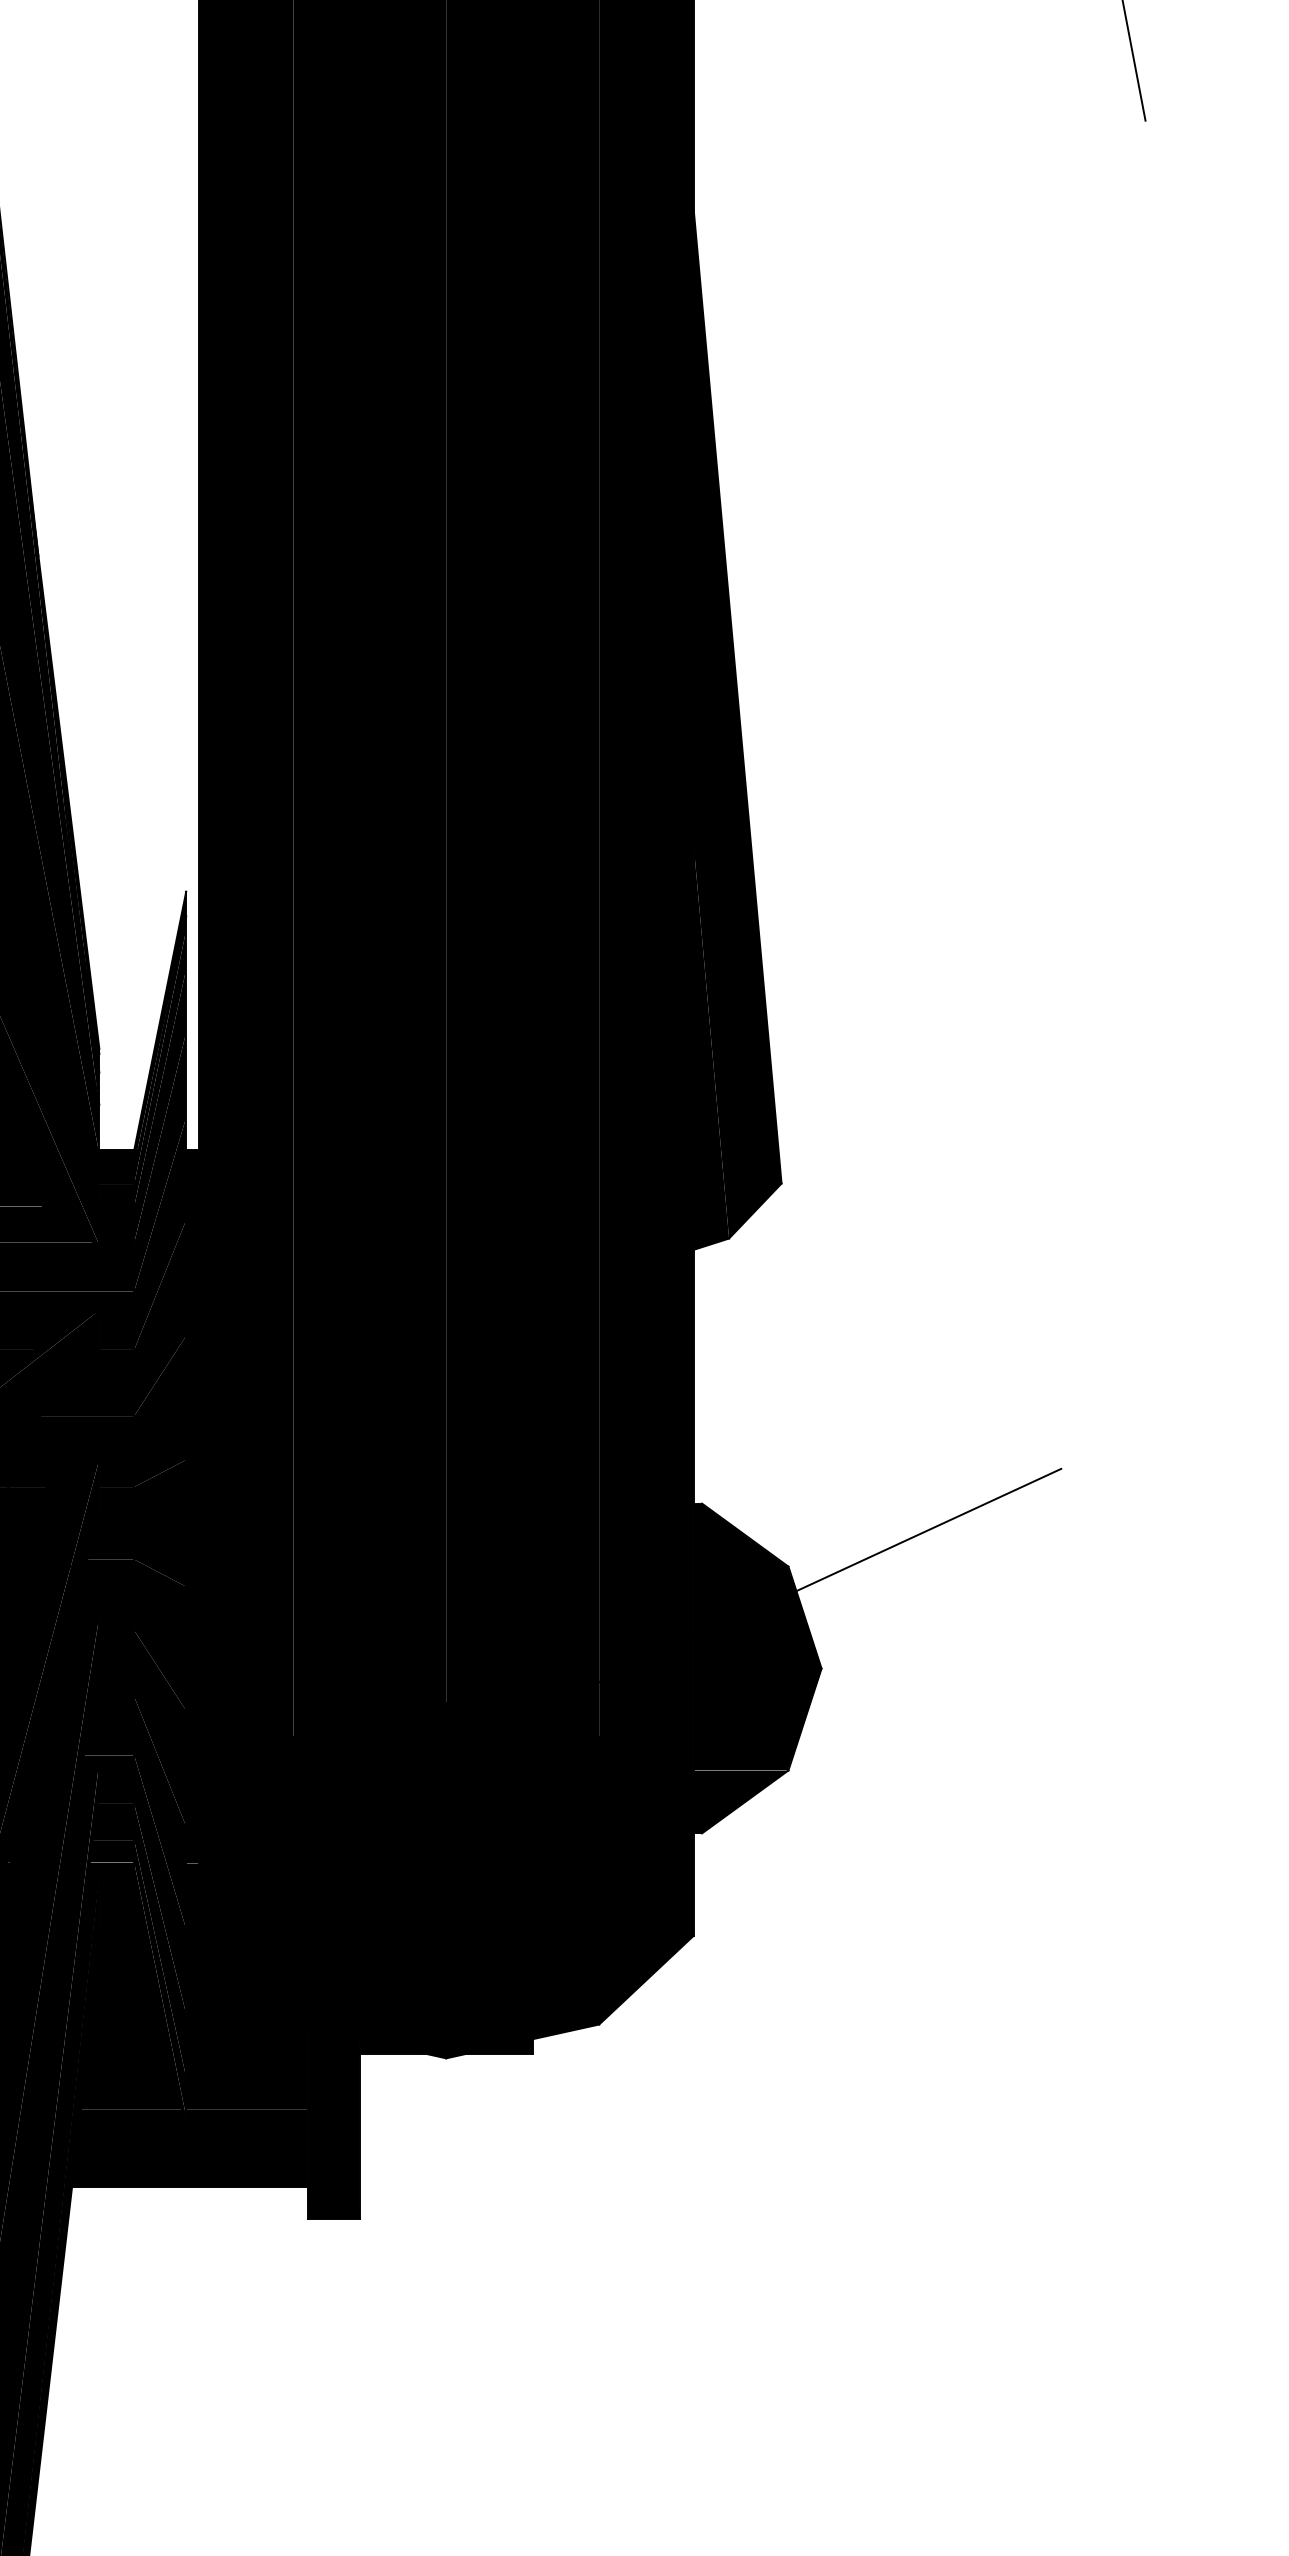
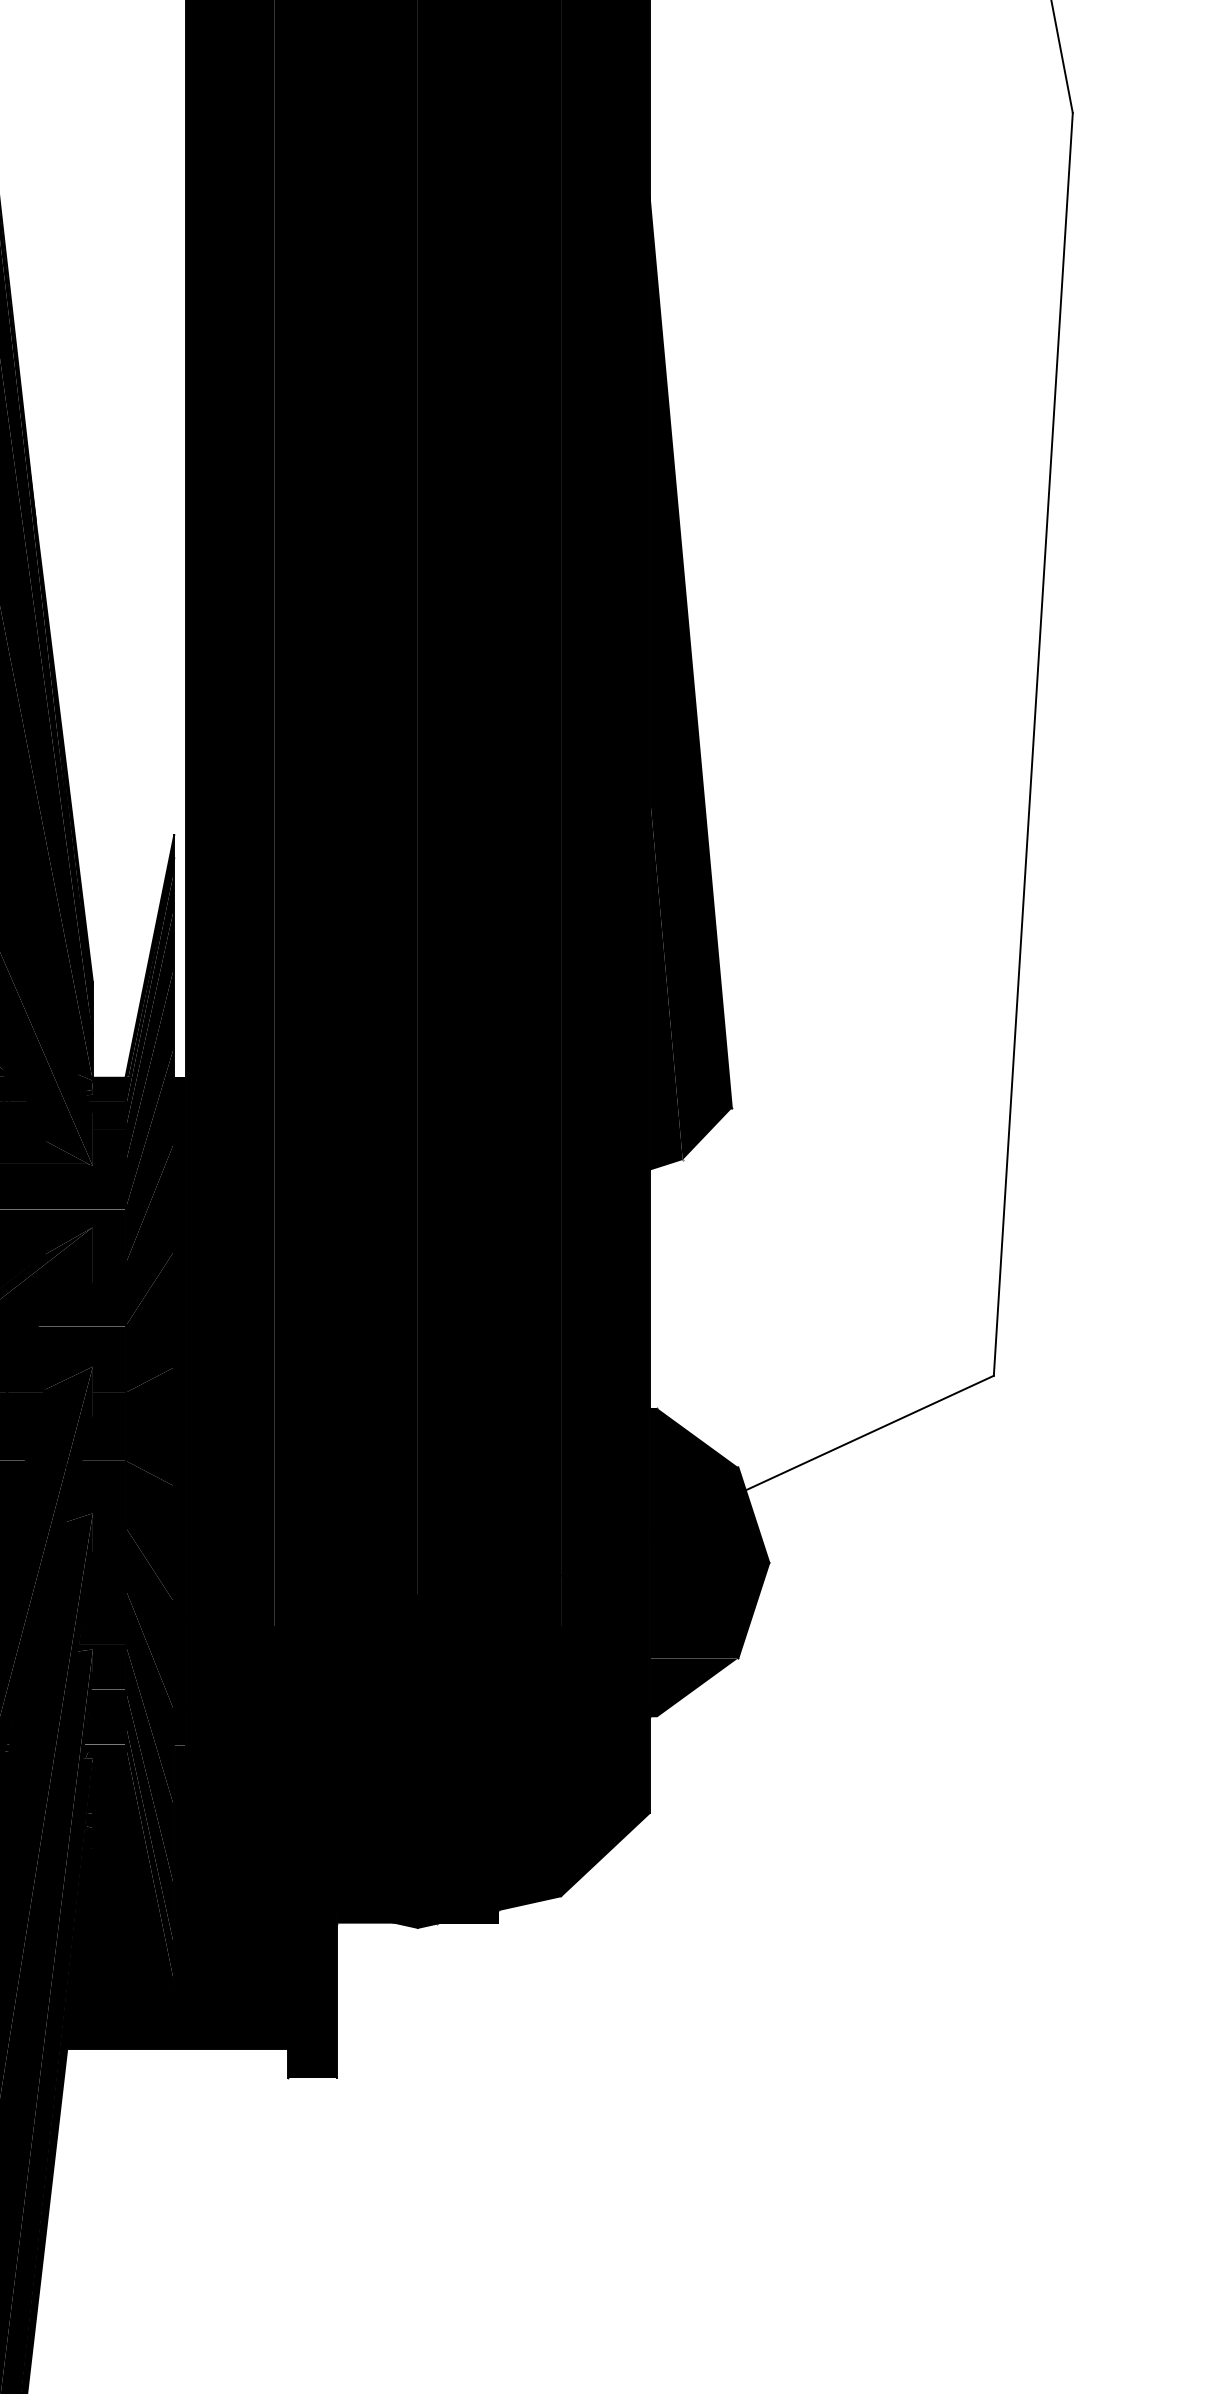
line: (1102, 794) -> (1032, 744), added

